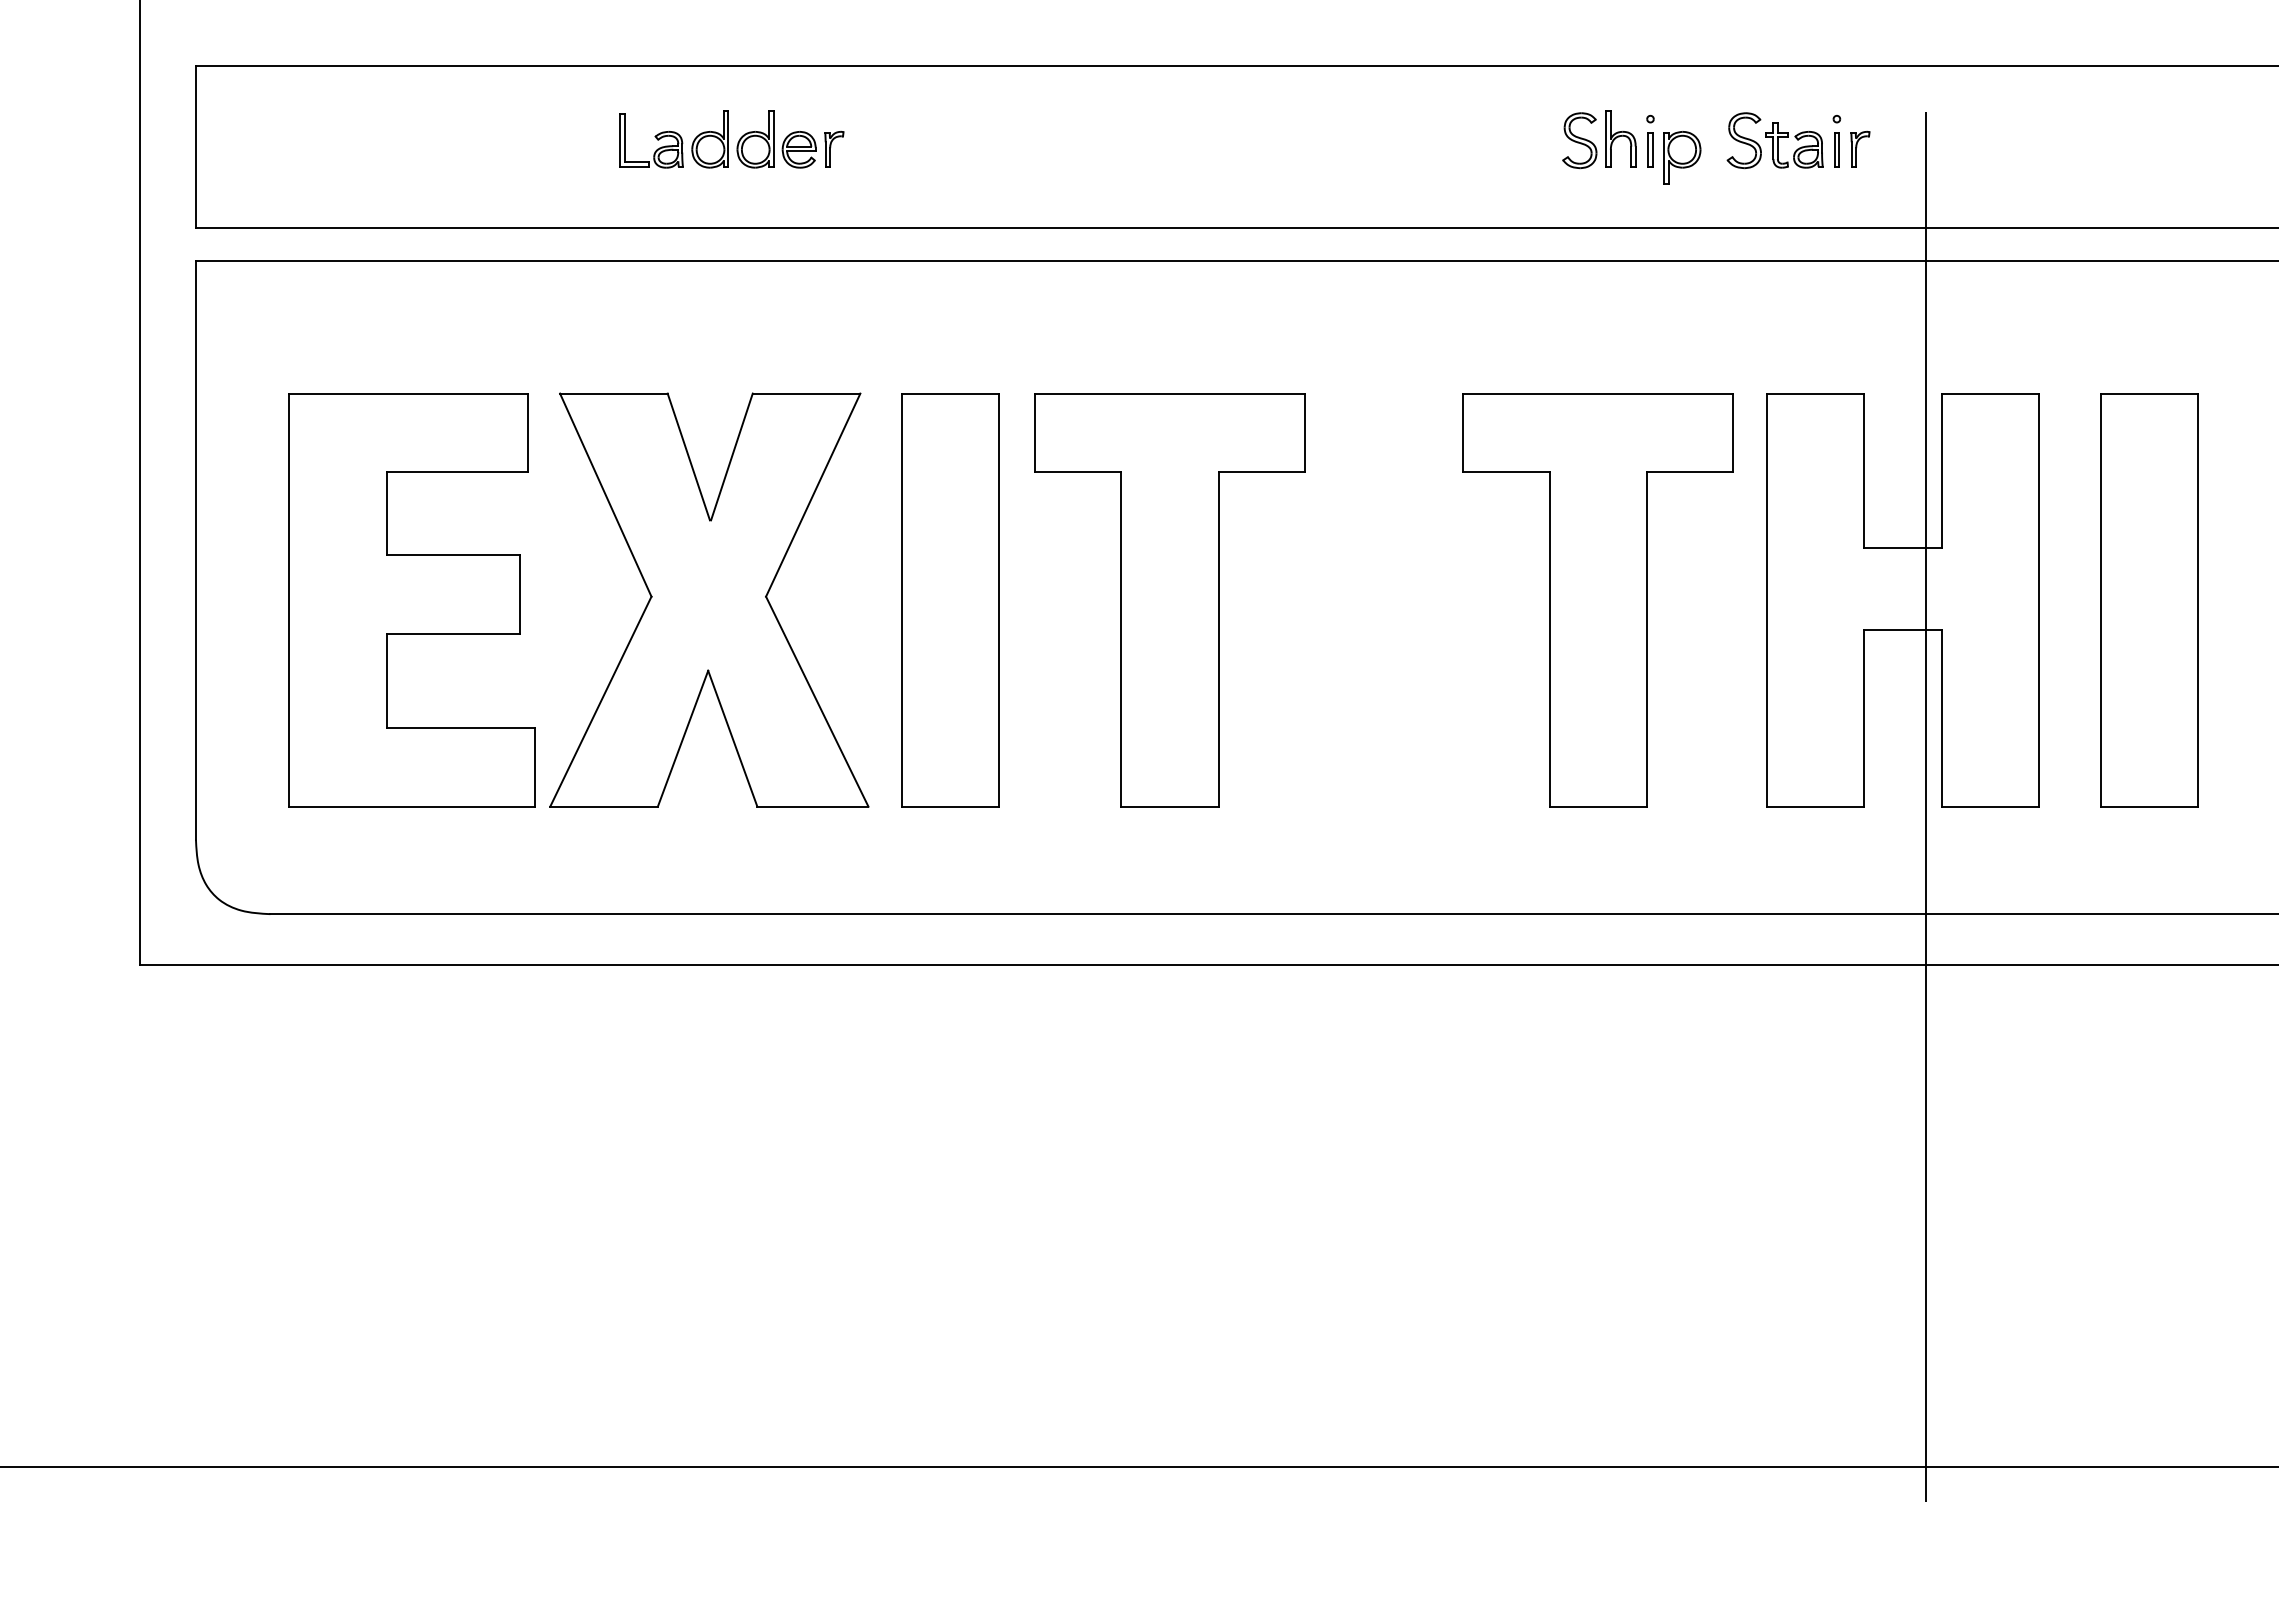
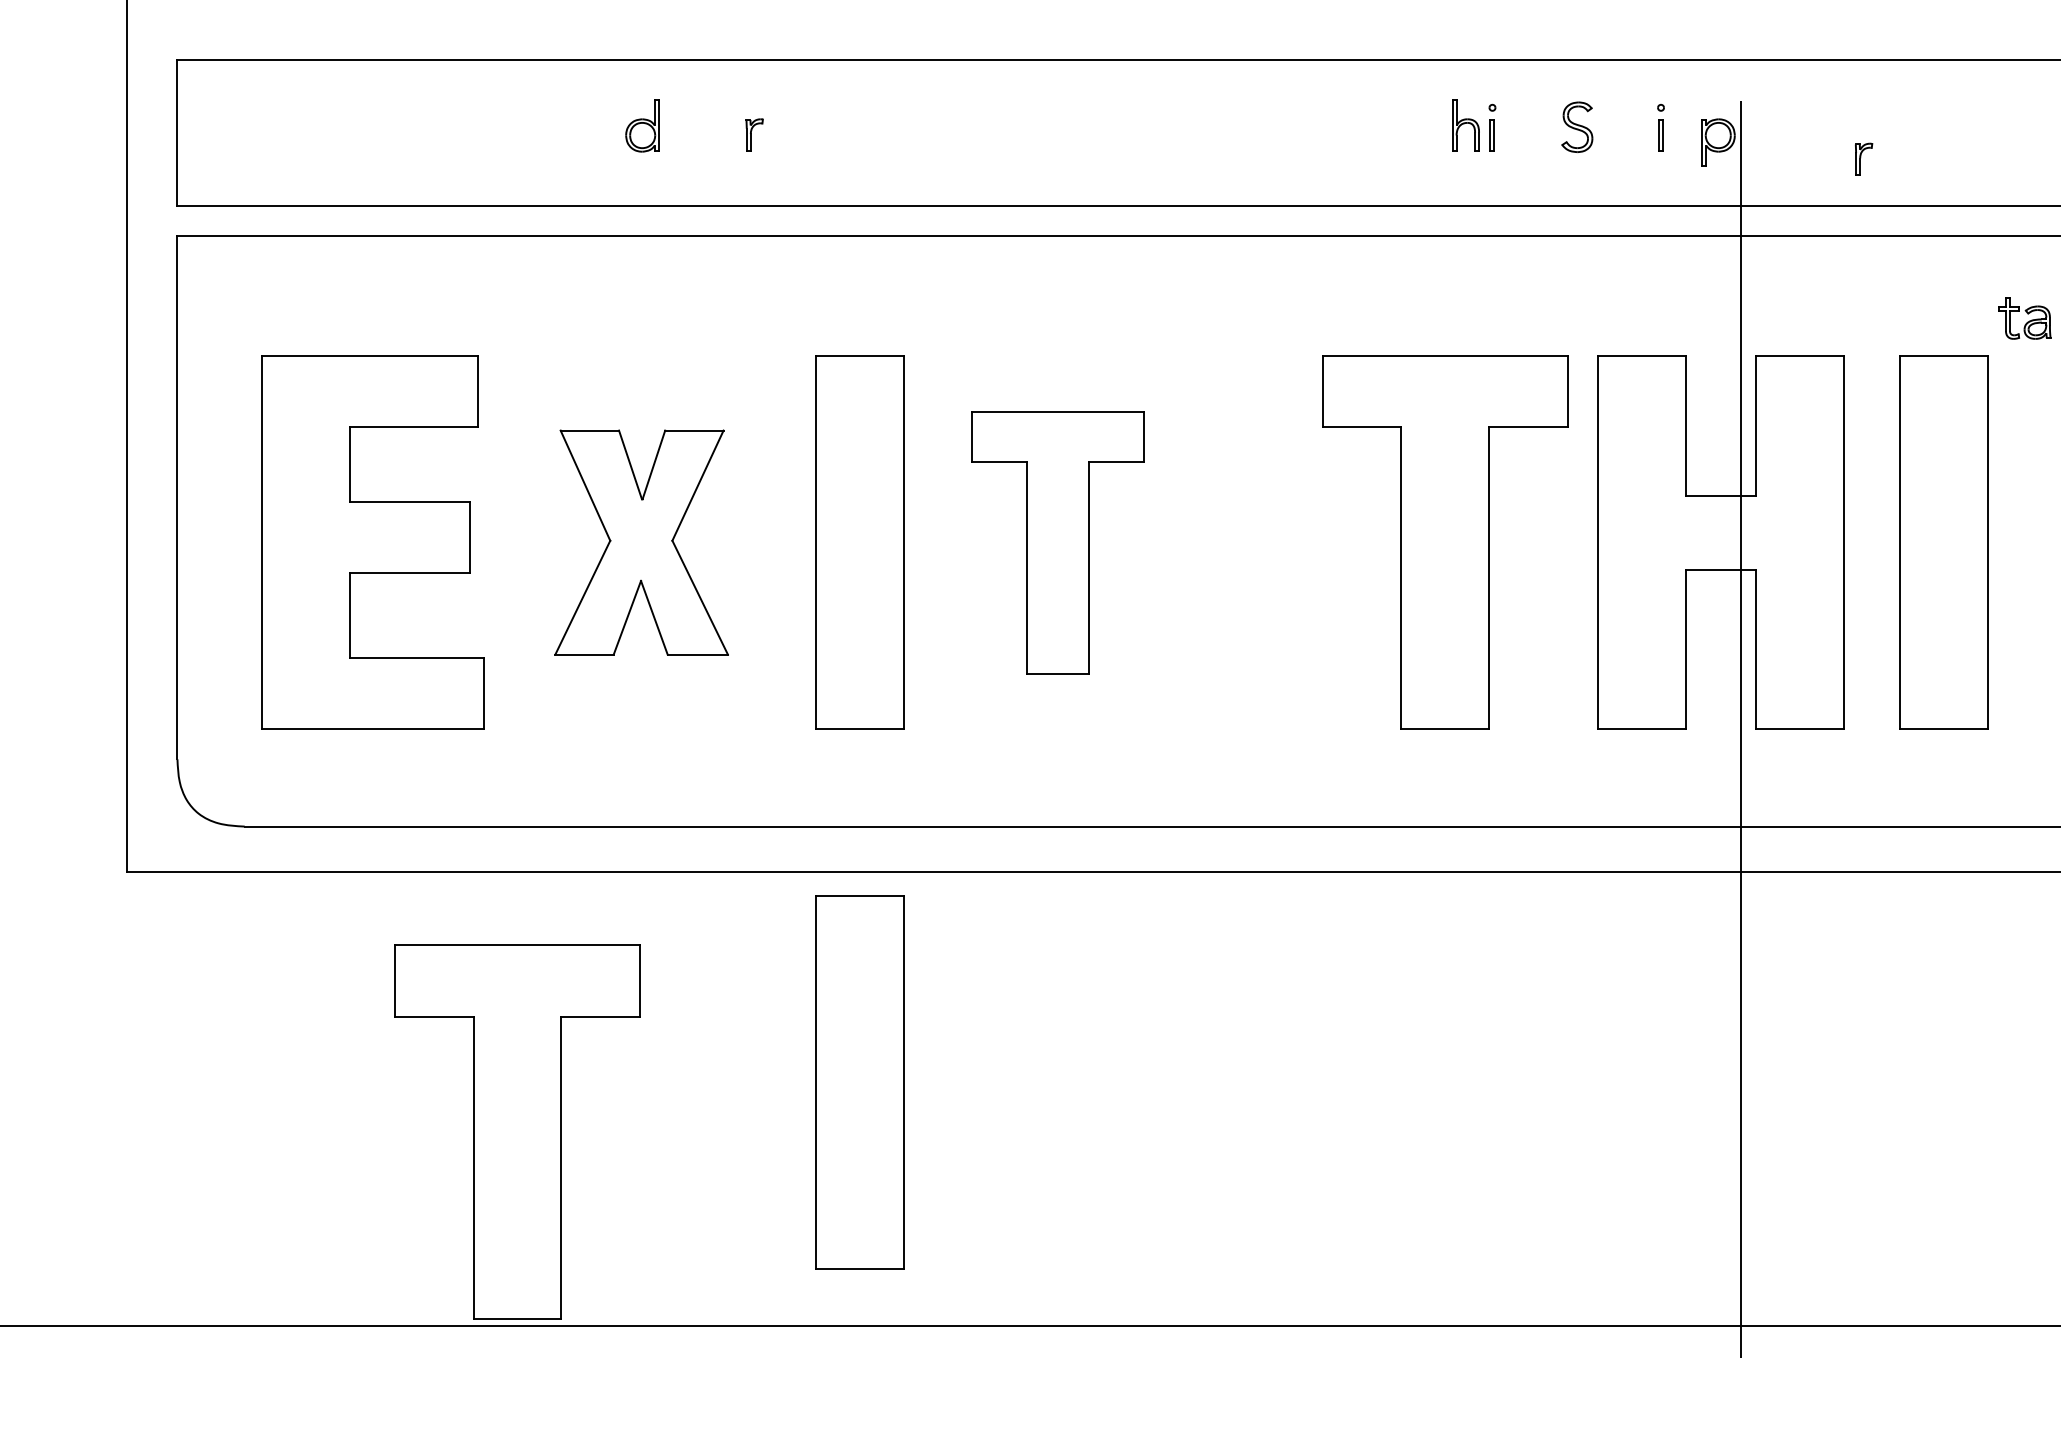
part: (776, 139) -> (702, 126), removed
part: (651, 140) -> (589, 127), removed
part: (1579, 140) -> (1428, 127), removed
part: (1794, 145) -> (2025, 318), moved
part: (1860, 148) -> (1864, 158), moved
part: (1682, 157) -> (1718, 142), moved
part: (709, 599) -> (641, 542), size x0.6
part: (1169, 600) -> (1057, 543), size x0.7
part: (950, 1197) -> (859, 1082), added
part: (571, 1252) -> (516, 1132), added

